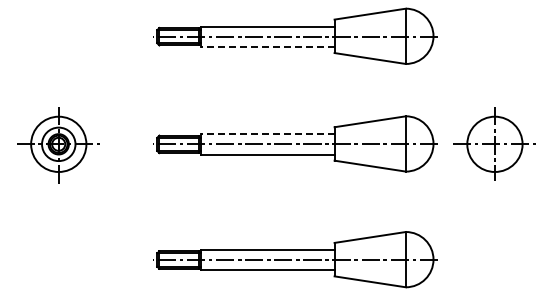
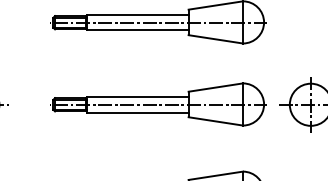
line: (267, 46) -> (137, 30), dashed -> solid
line: (267, 134) -> (137, 97), dashed -> solid

